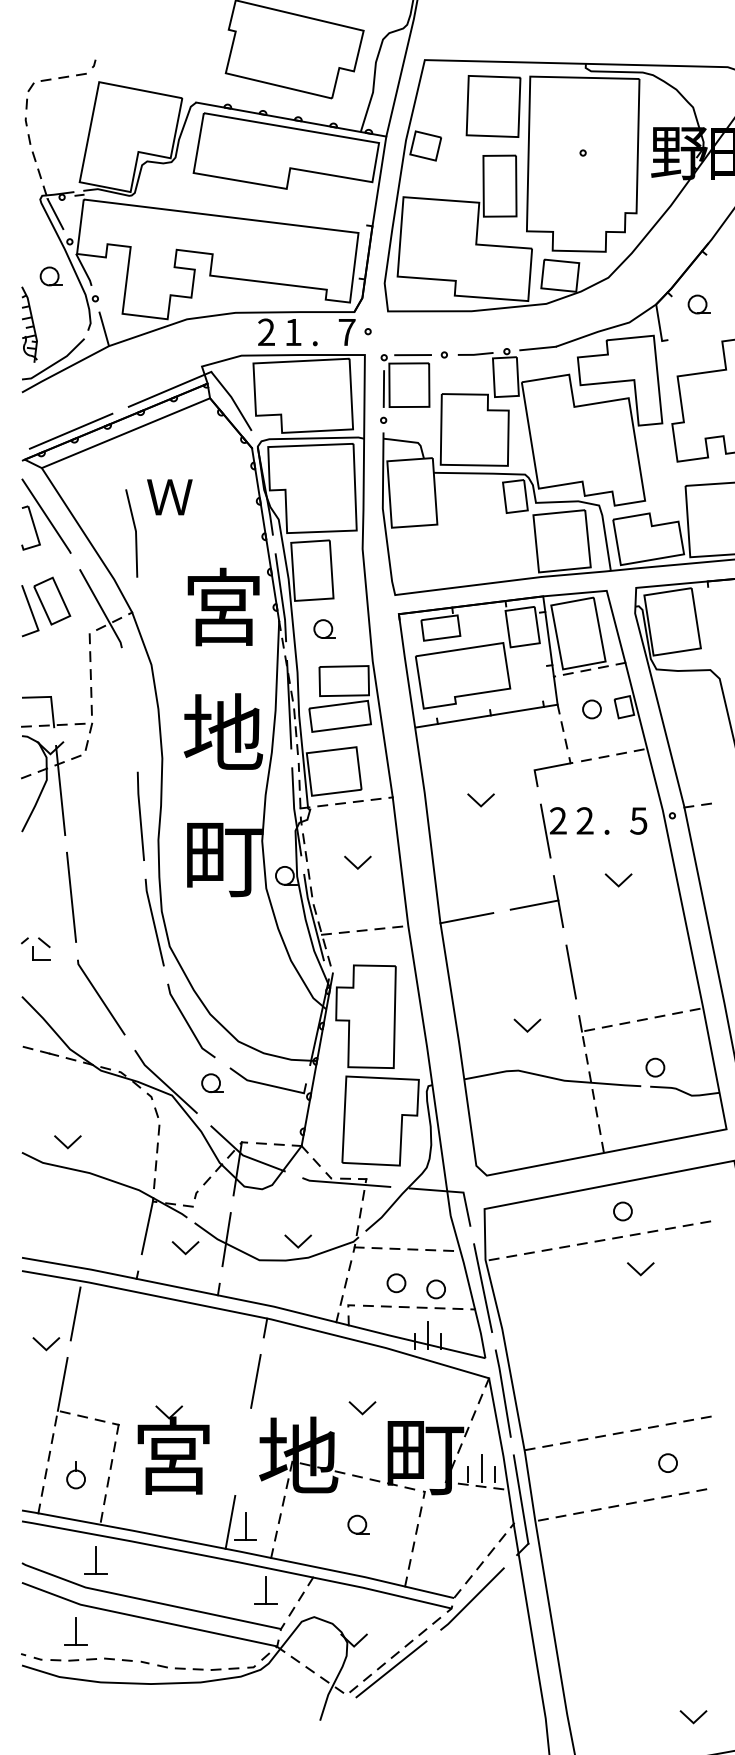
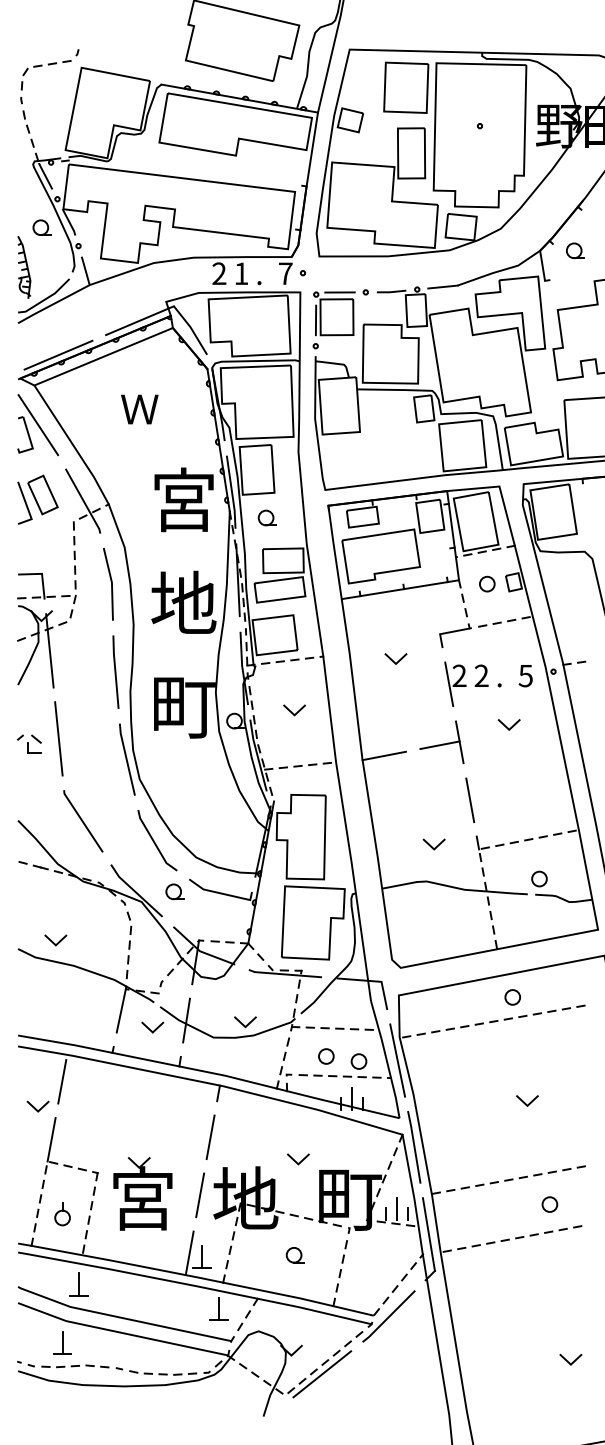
line: (135, 533) -> (111, 584), moved
part: (35, 947) -> (29, 743), moved
line: (638, 1271) -> (525, 1102), moved
line: (243, 1452) -> (200, 1195), added
line: (690, 1719) -> (568, 1361), moved

